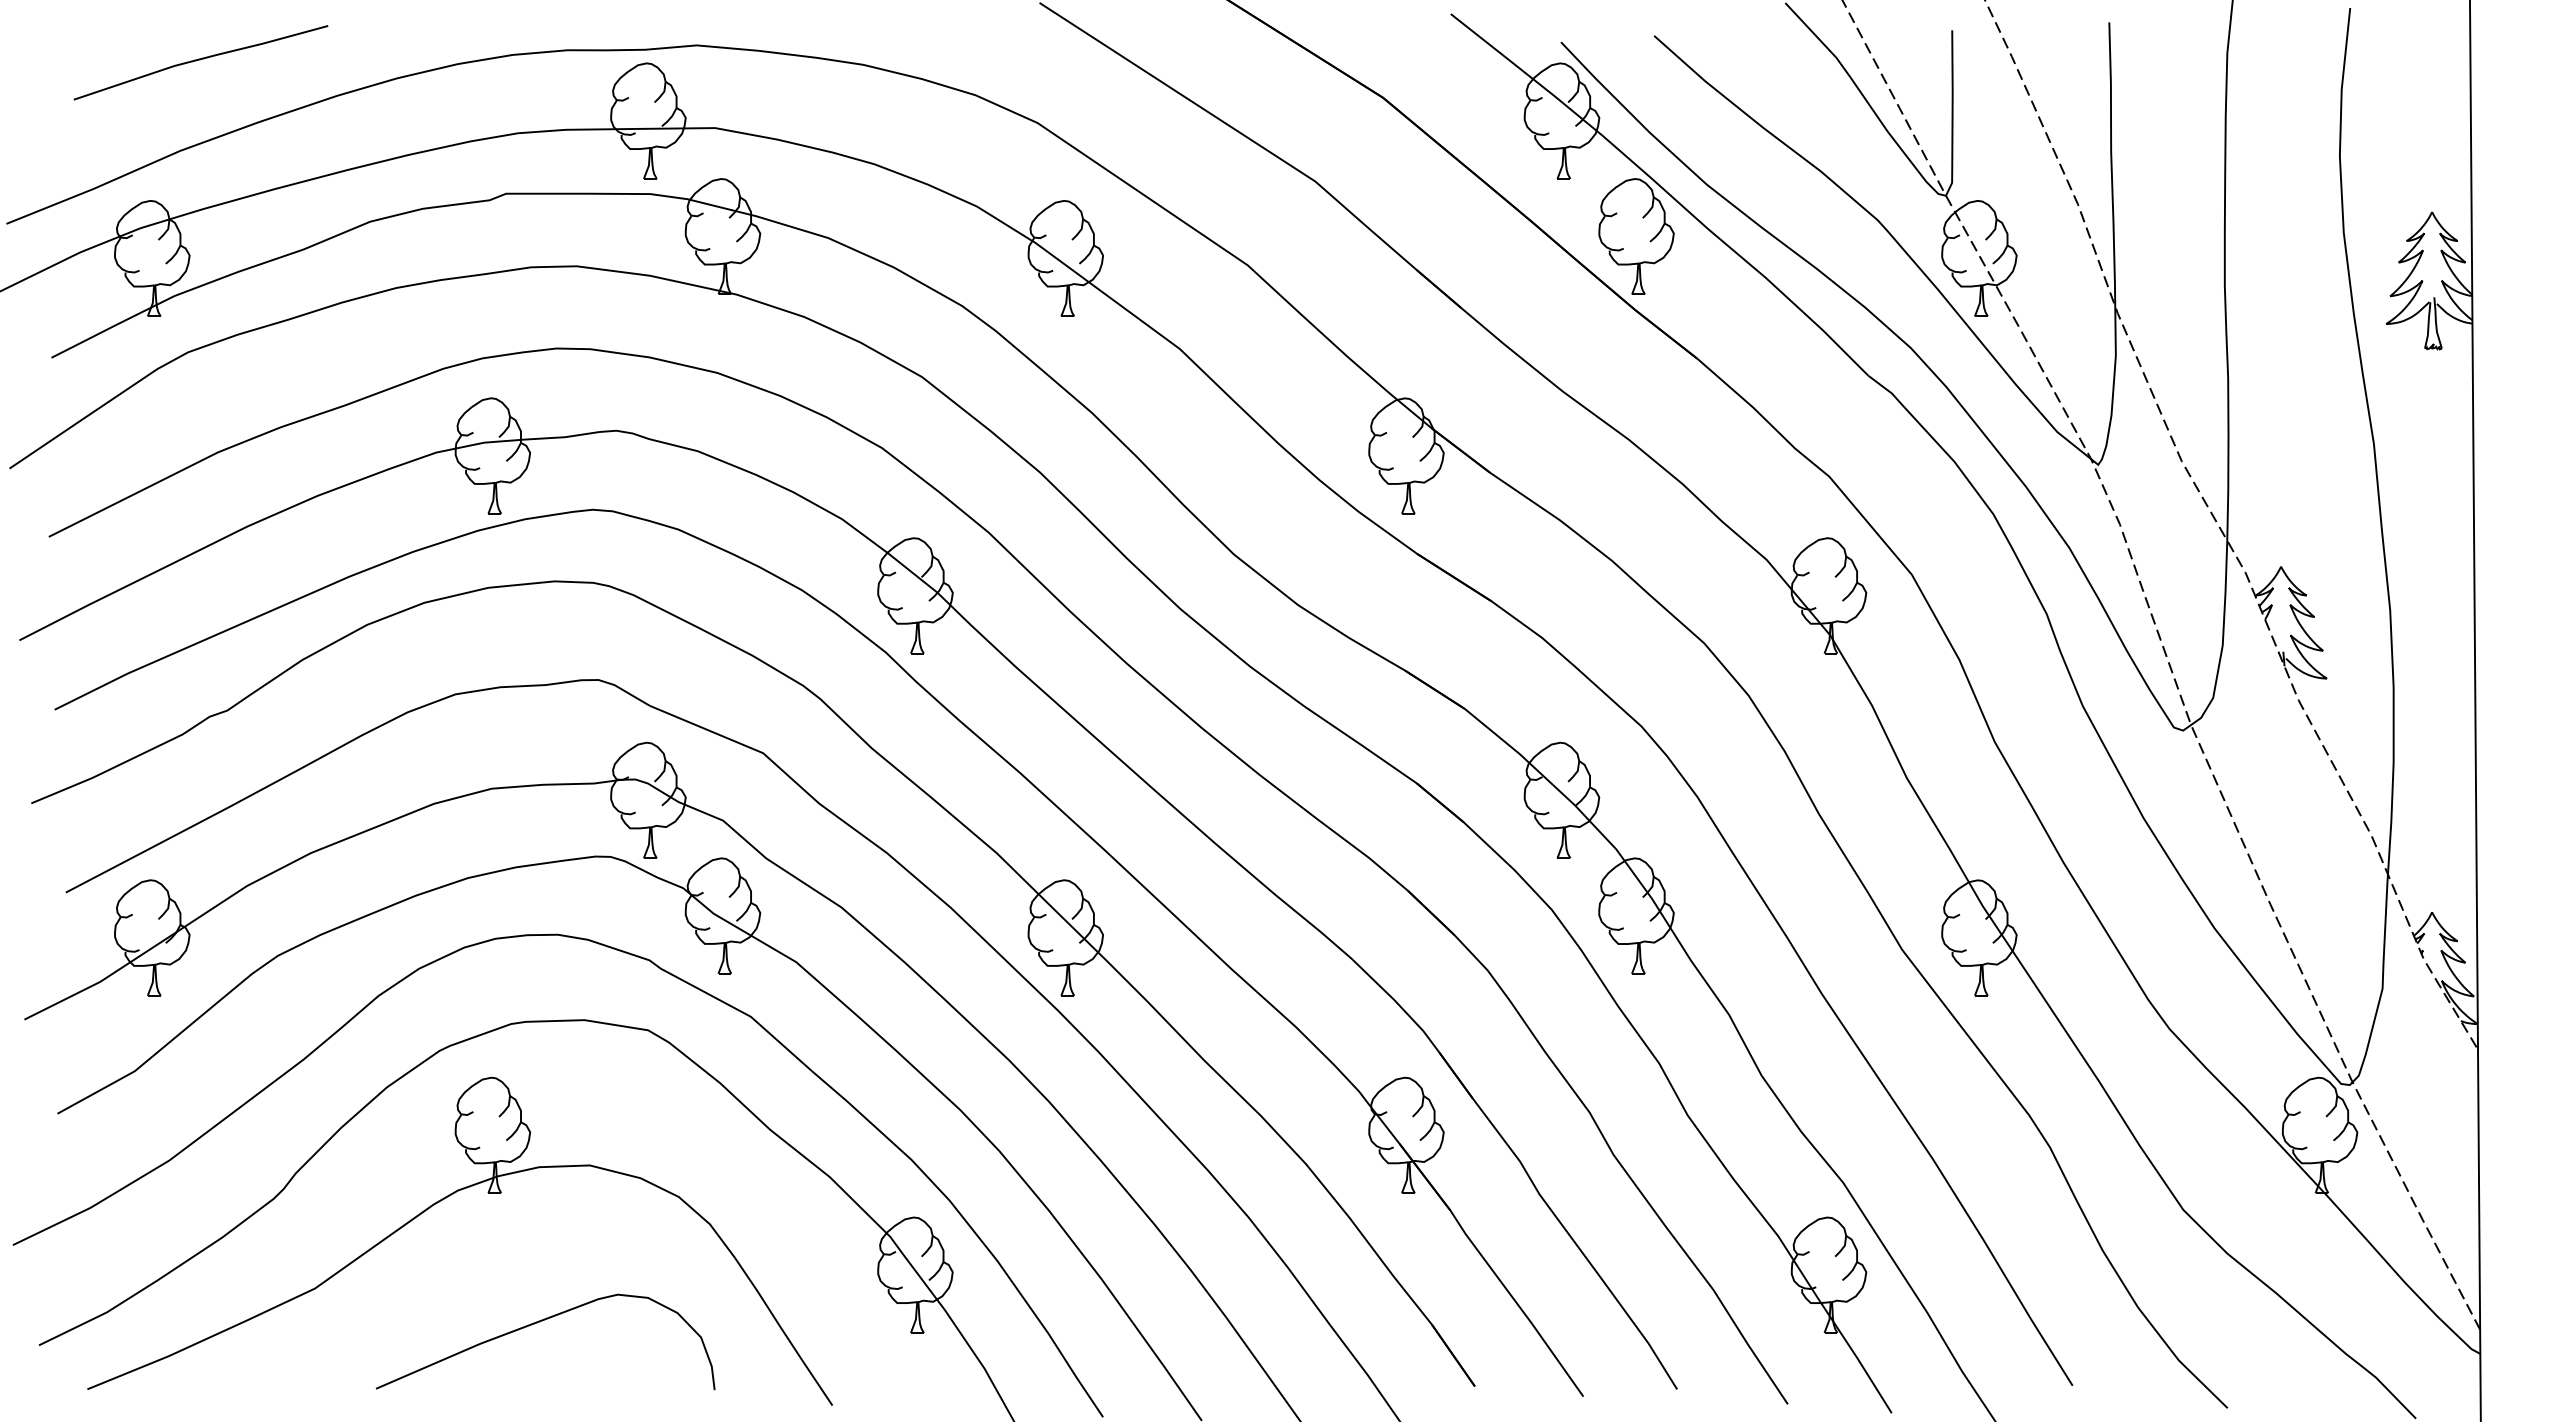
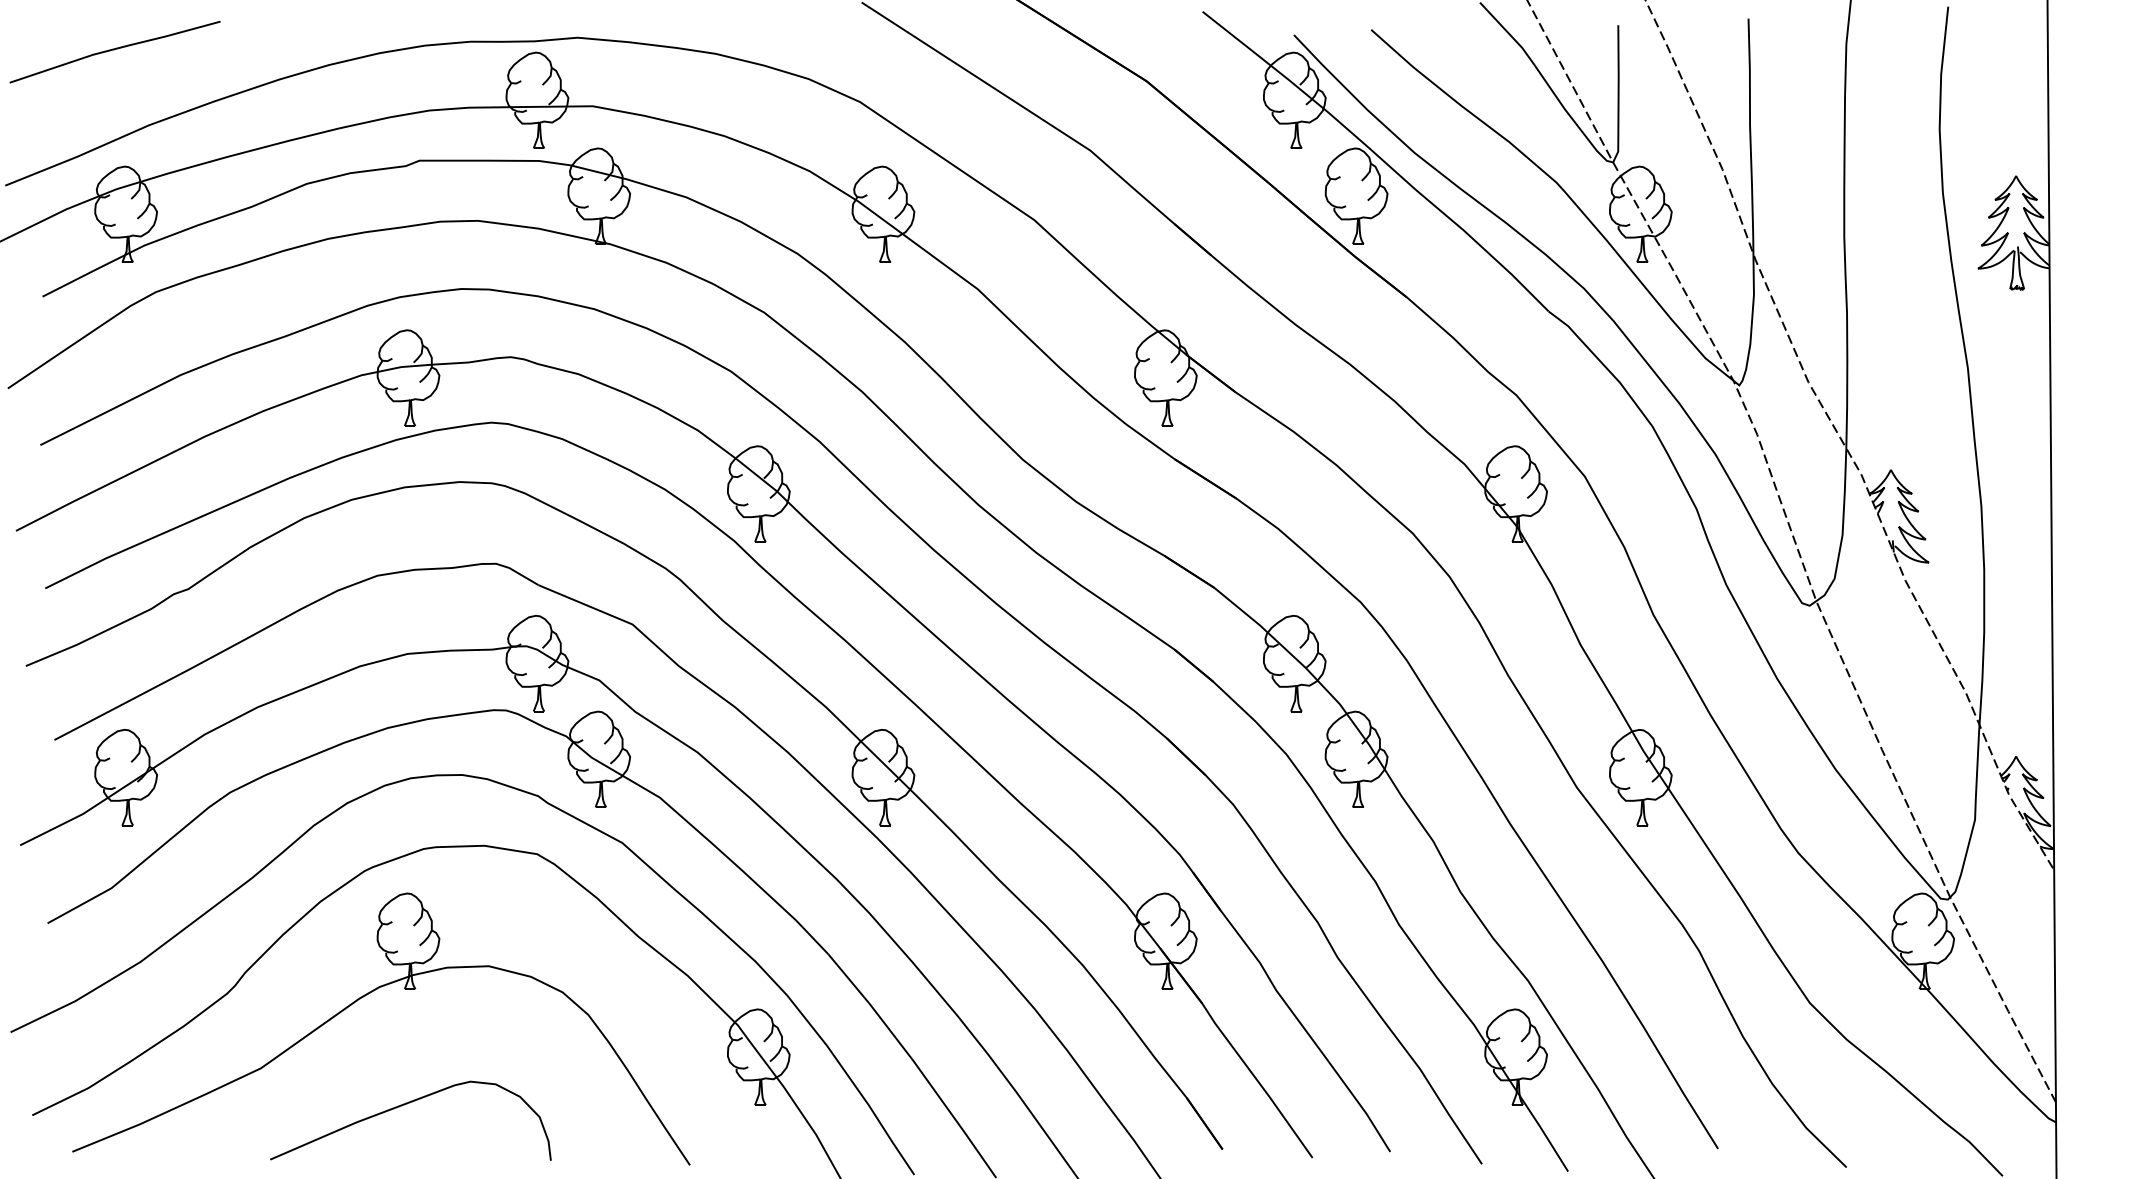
line: (200, 60) -> (114, 50), moved
curve: (537, 1323) -> (404, 1105), moved

